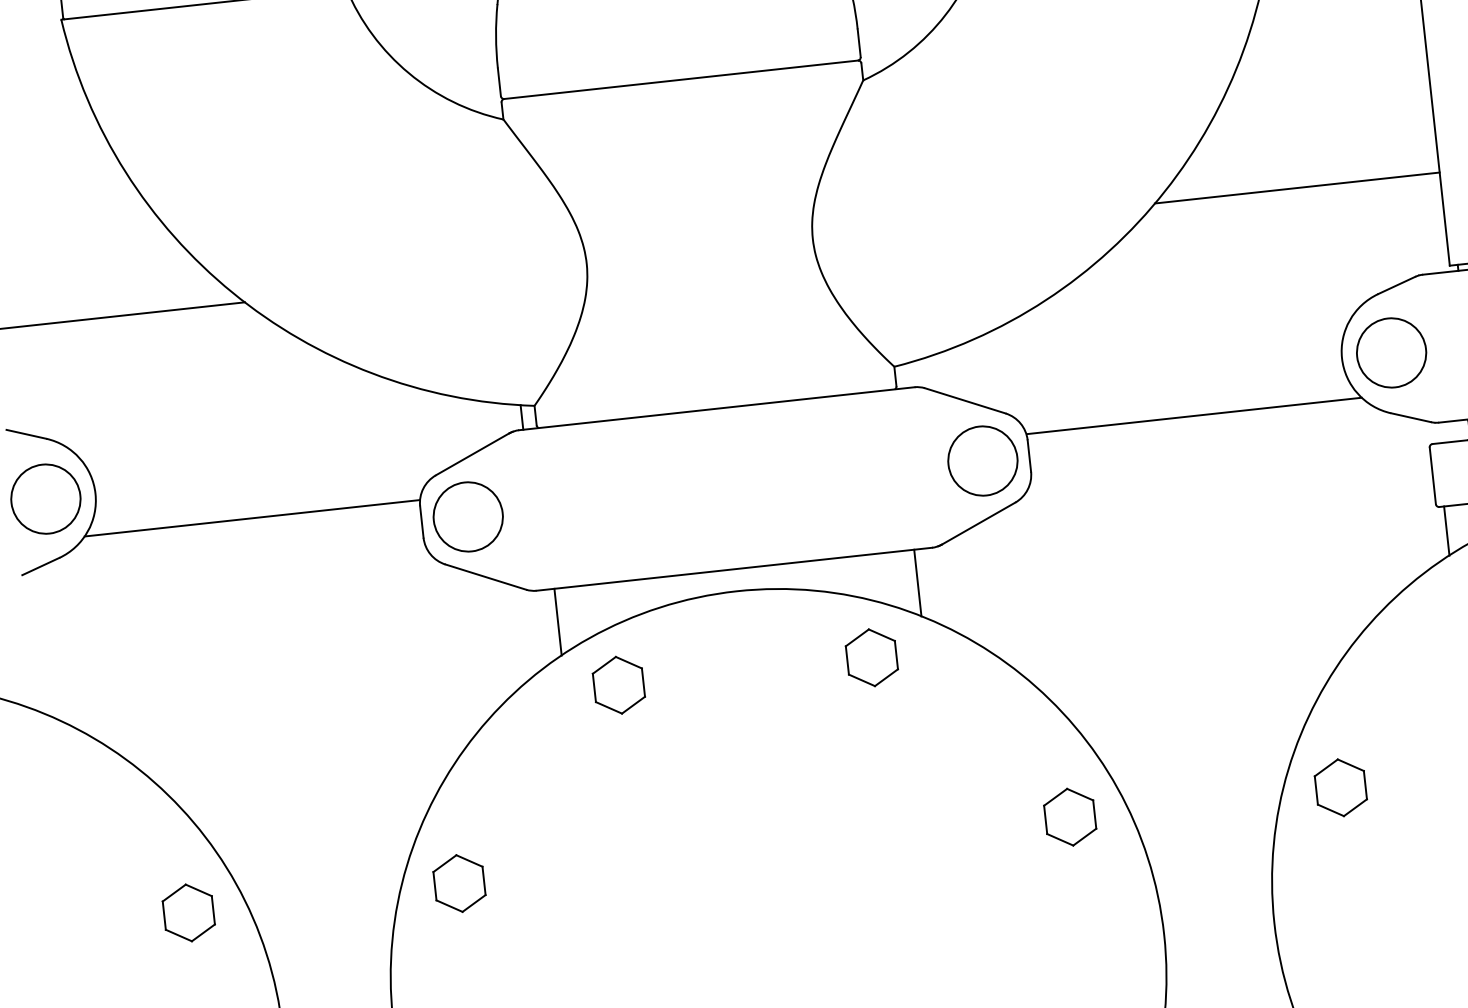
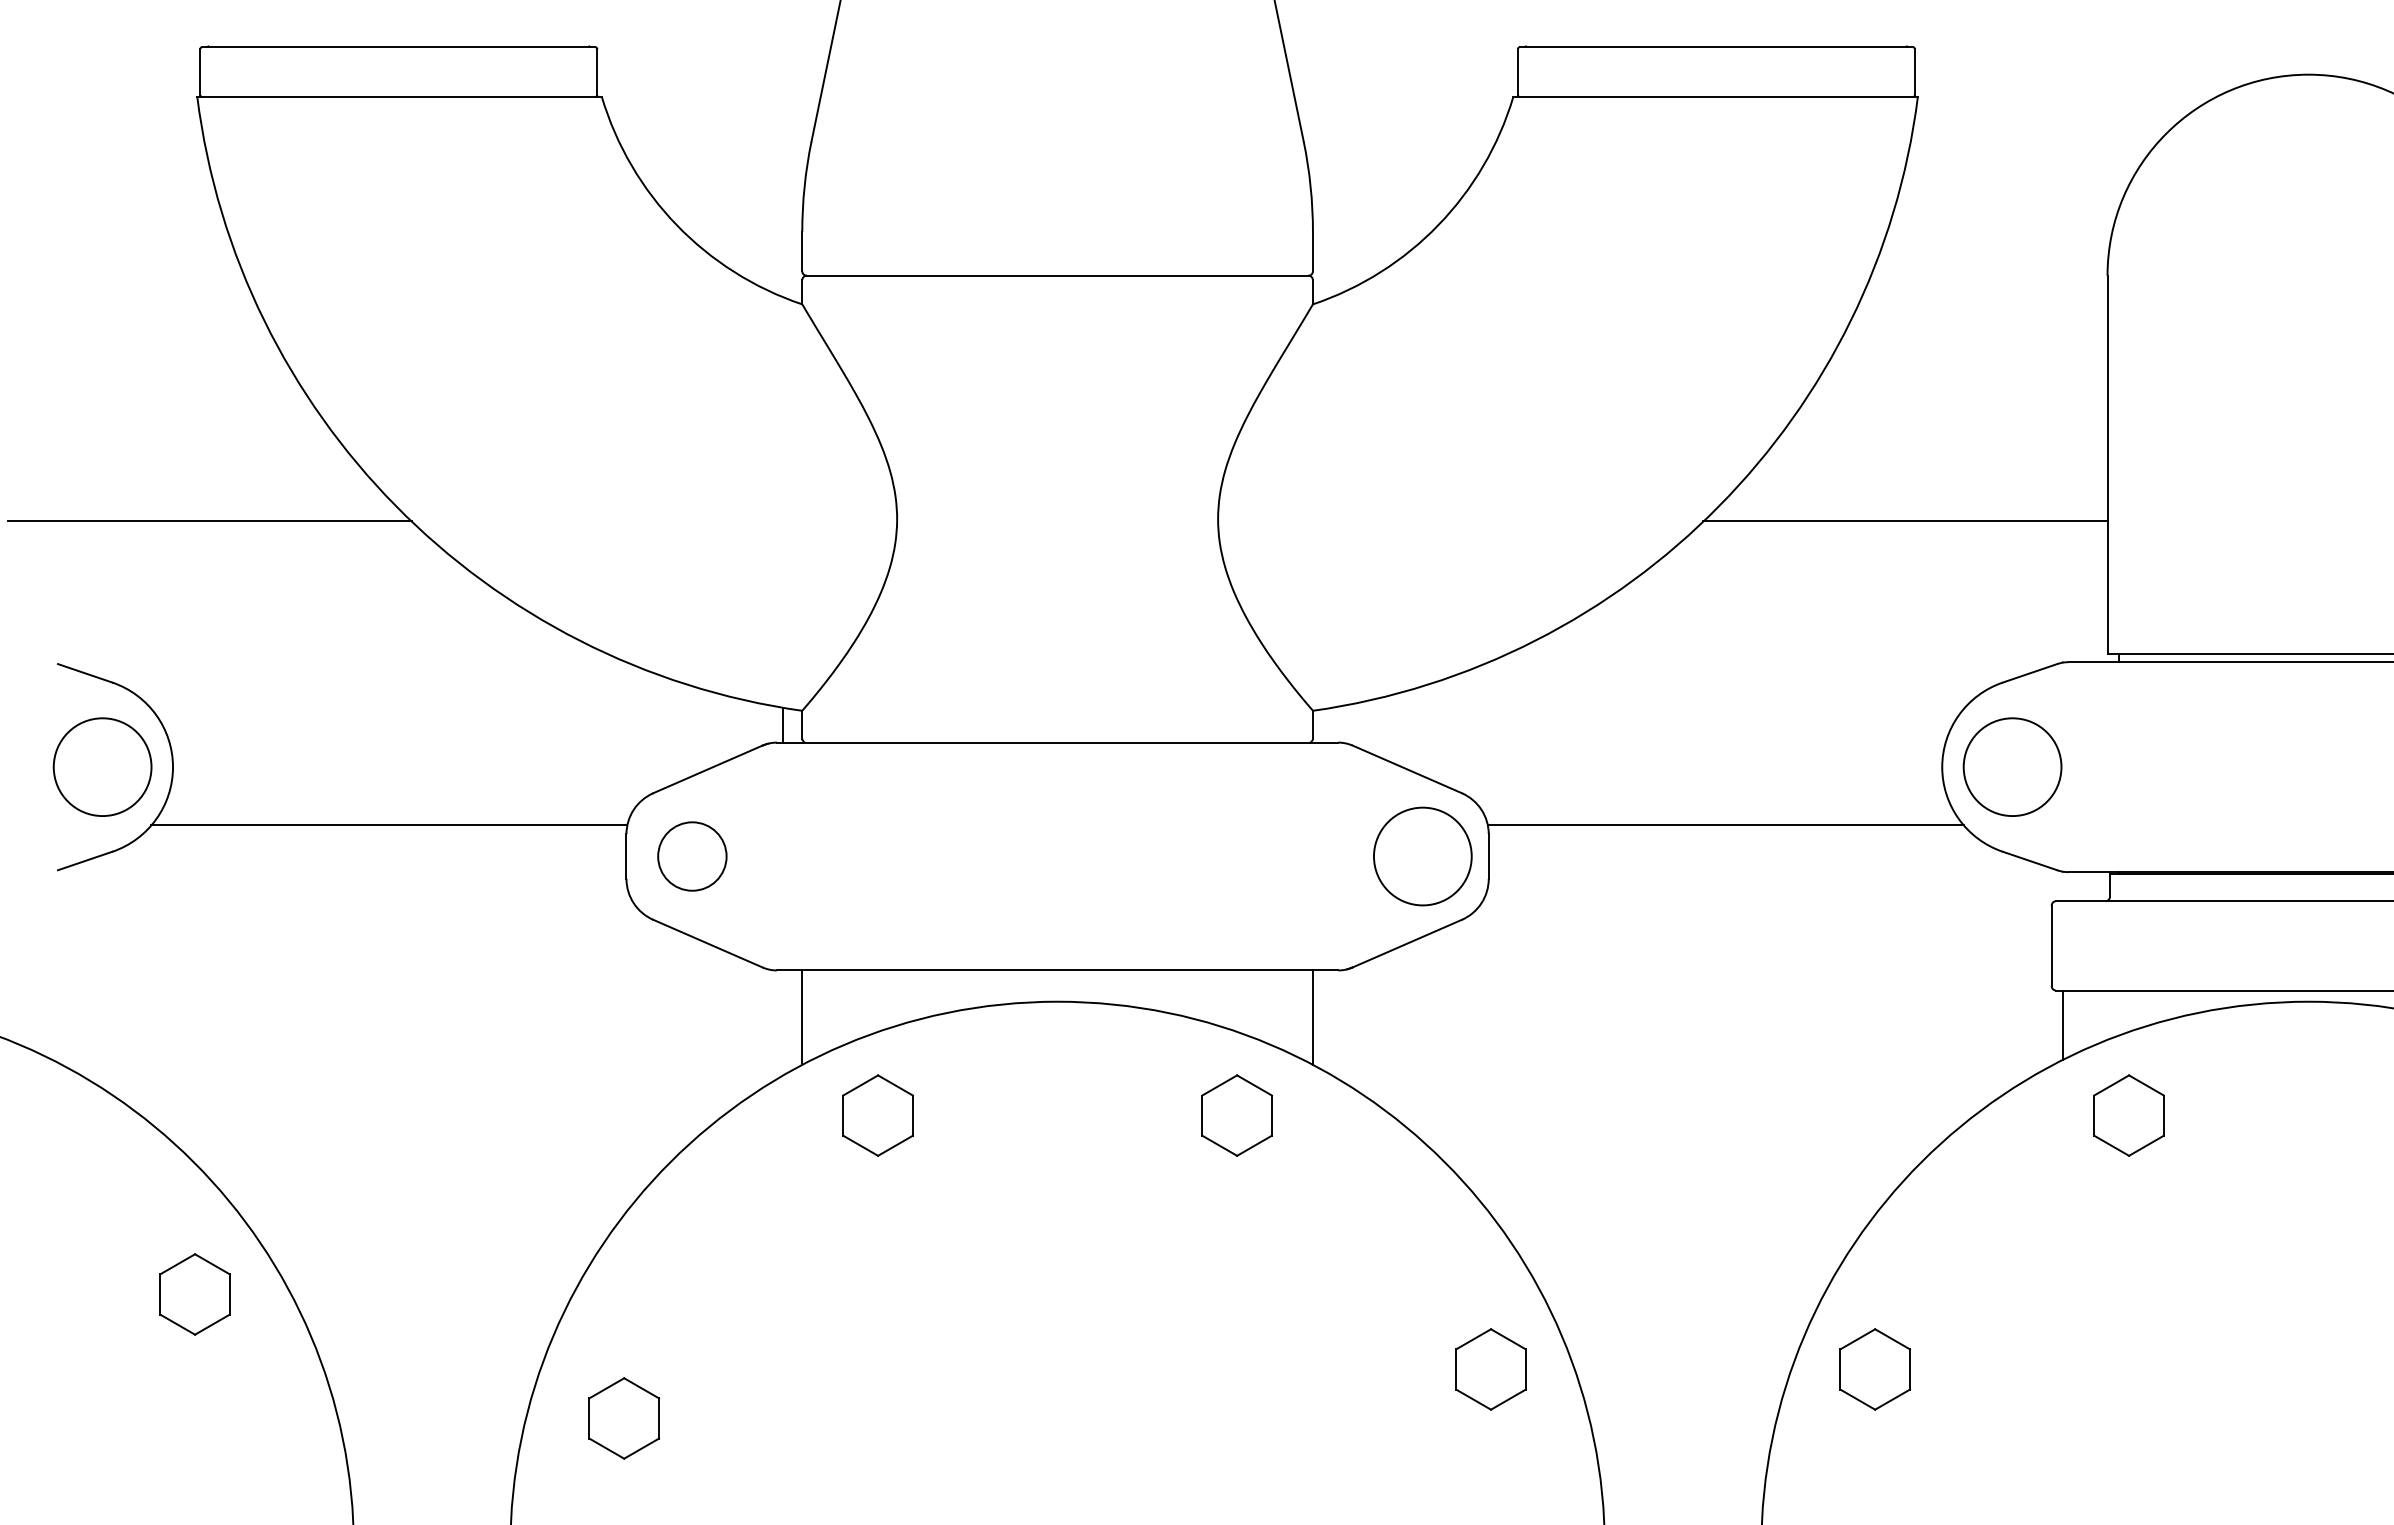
circle: (468, 516) -> (692, 856), size x0.7
part: (459, 883) -> (624, 1418), moved
part: (188, 913) -> (194, 1294), moved

